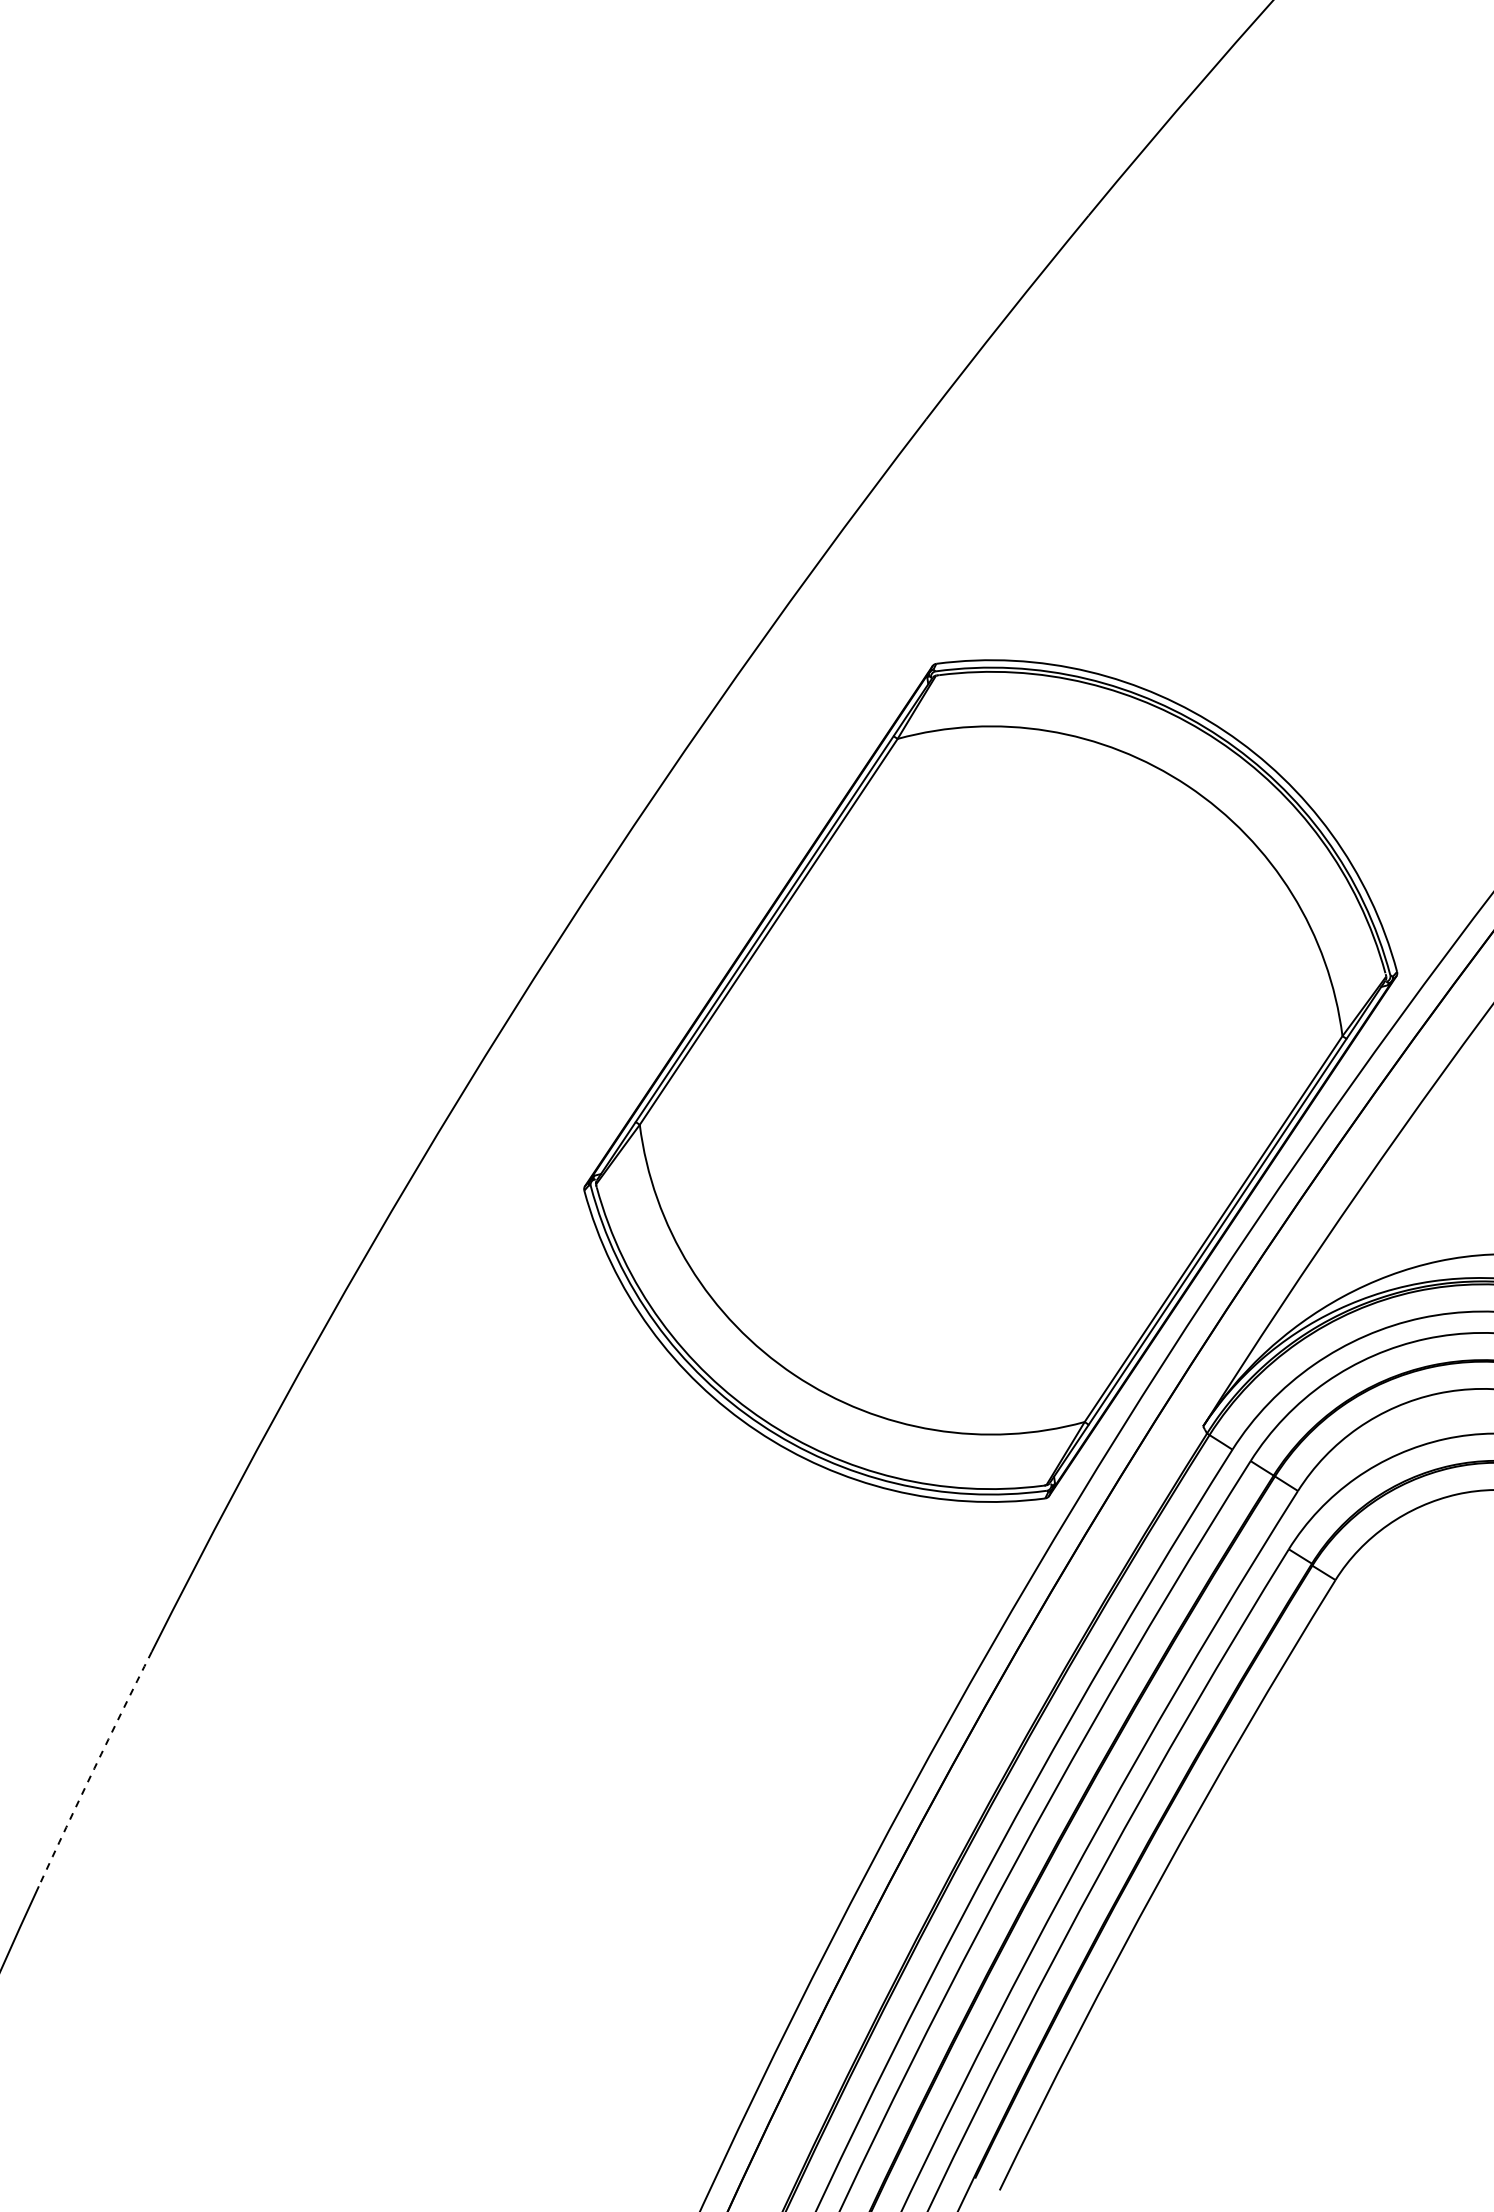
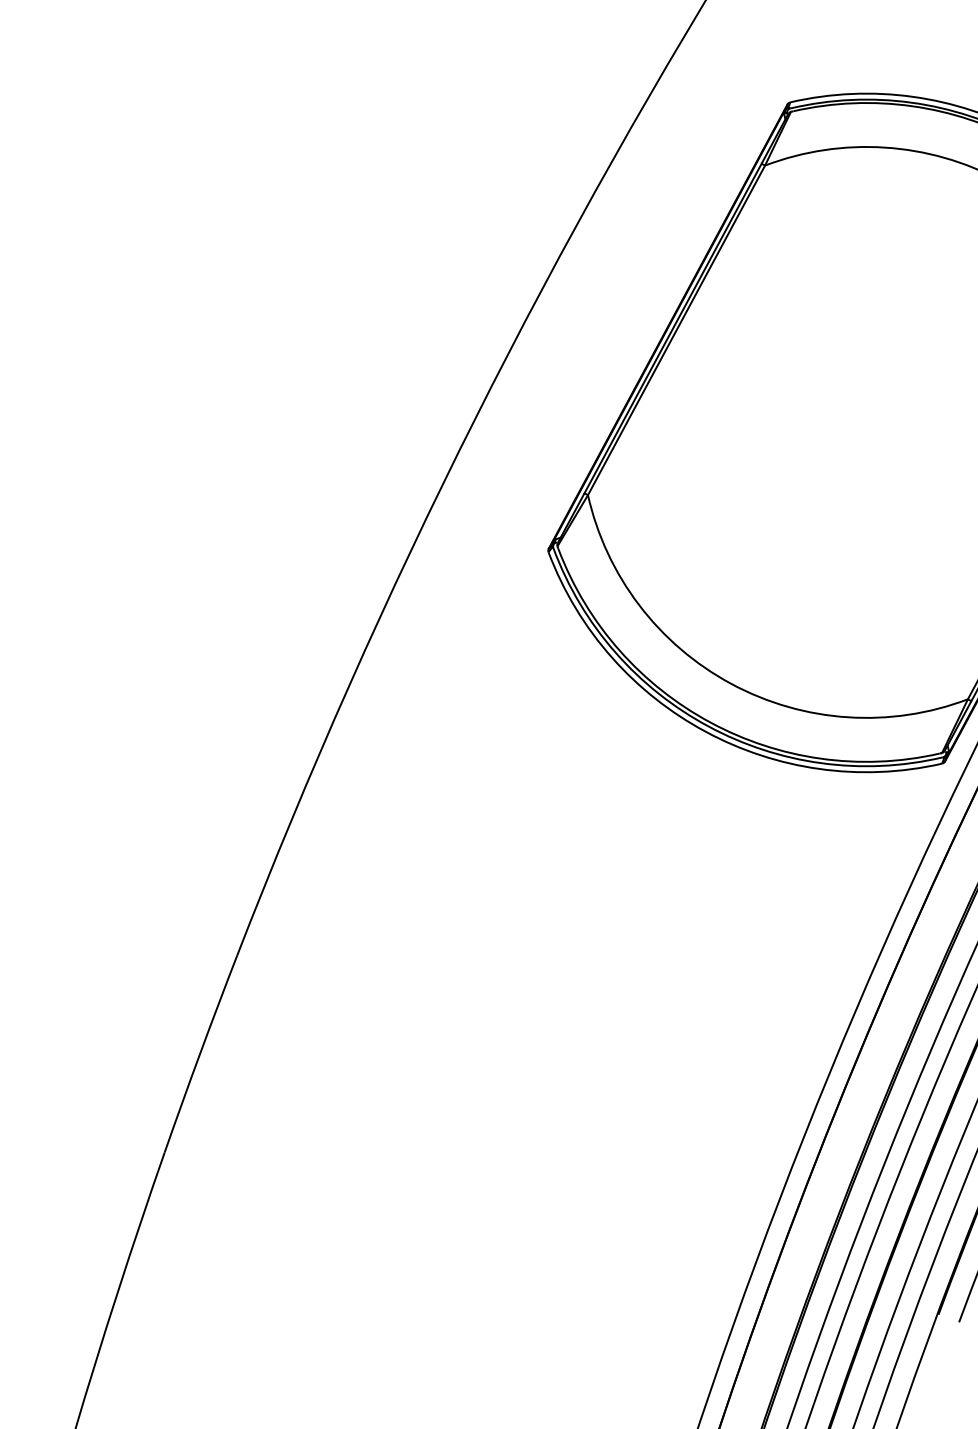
arc: (94, 1768) -> (200, 1053), dashed -> solid

